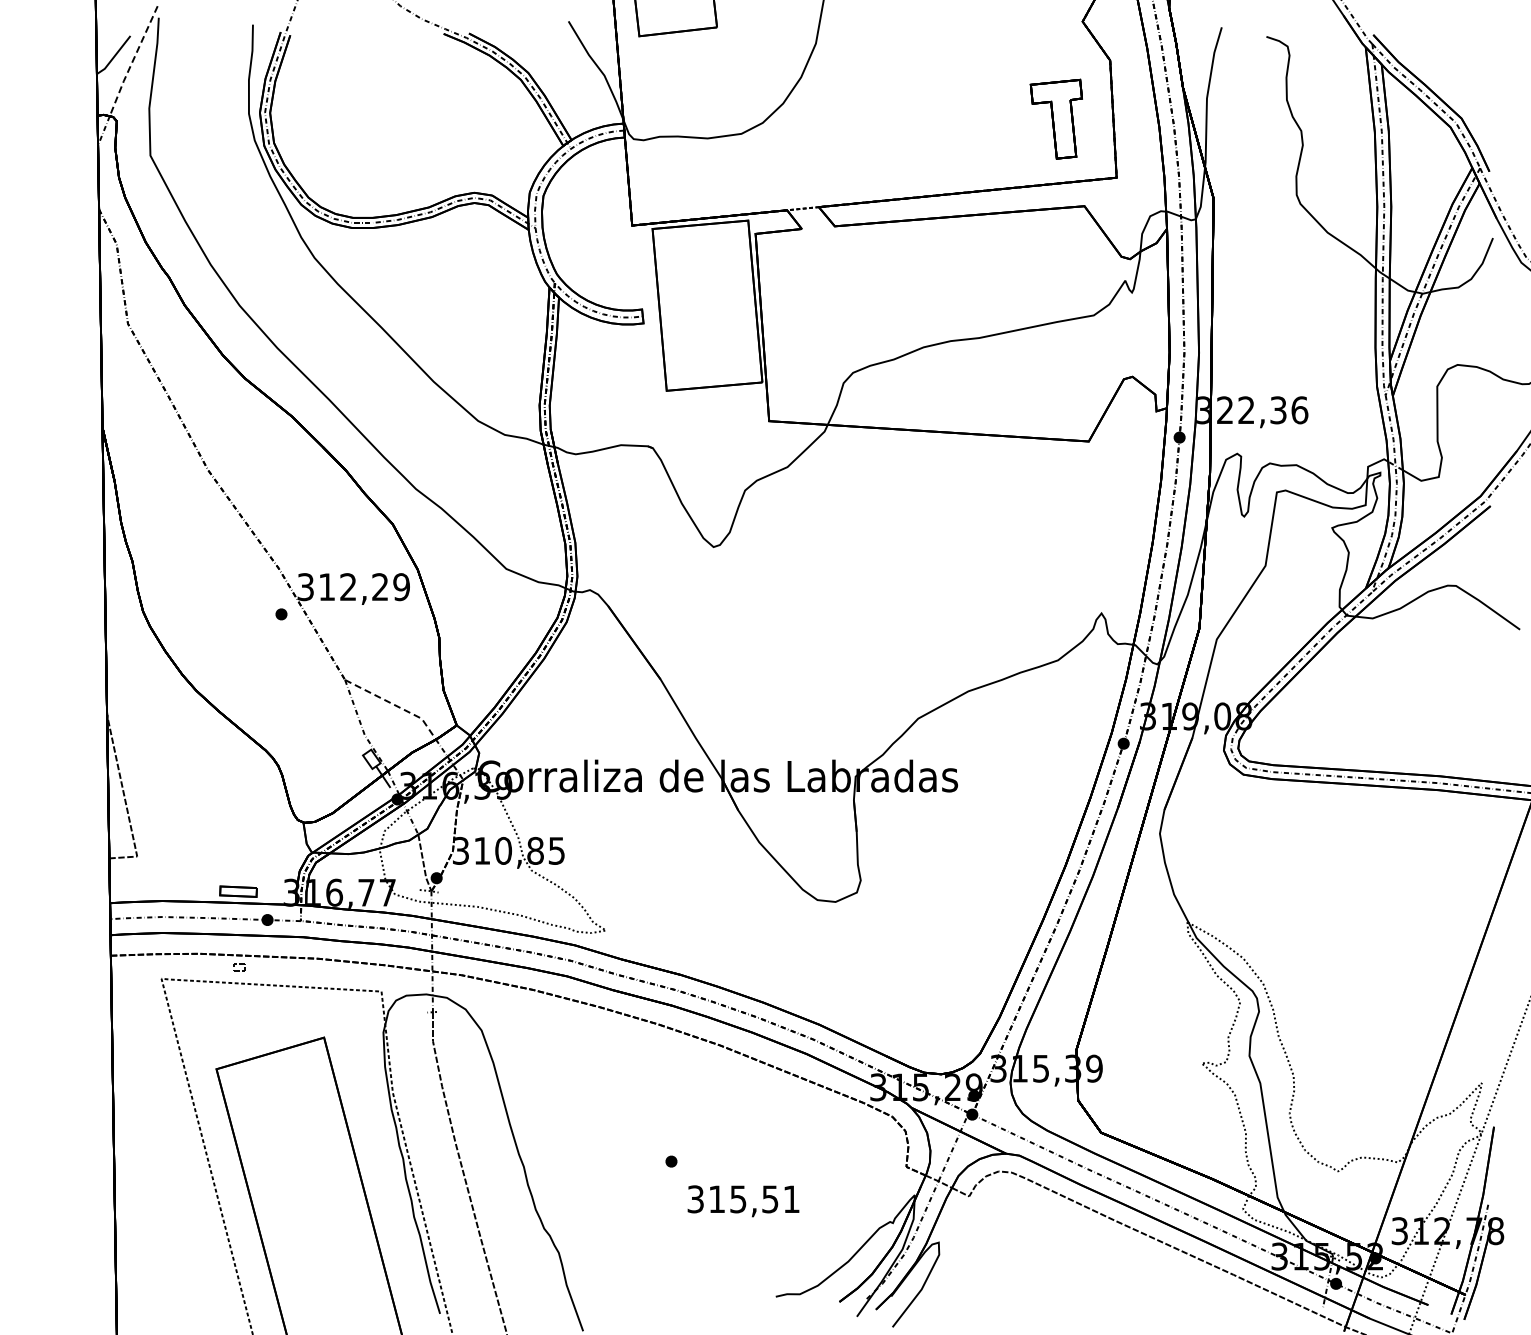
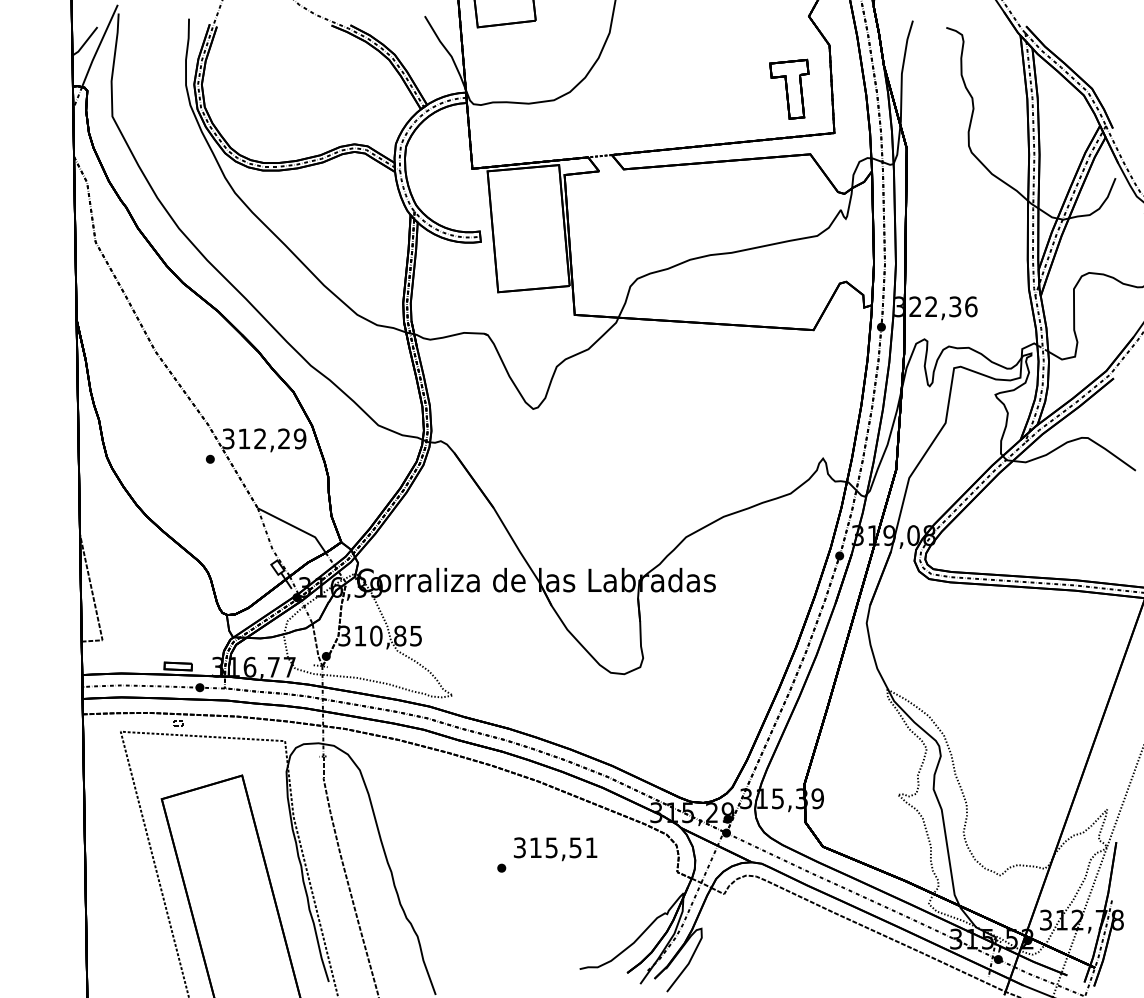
line: (132, 61) -> (99, 46), dashed -> solid
line: (395, 705) -> (295, 527), dashed -> solid
text: (743, 1201) -> (555, 849), moved

